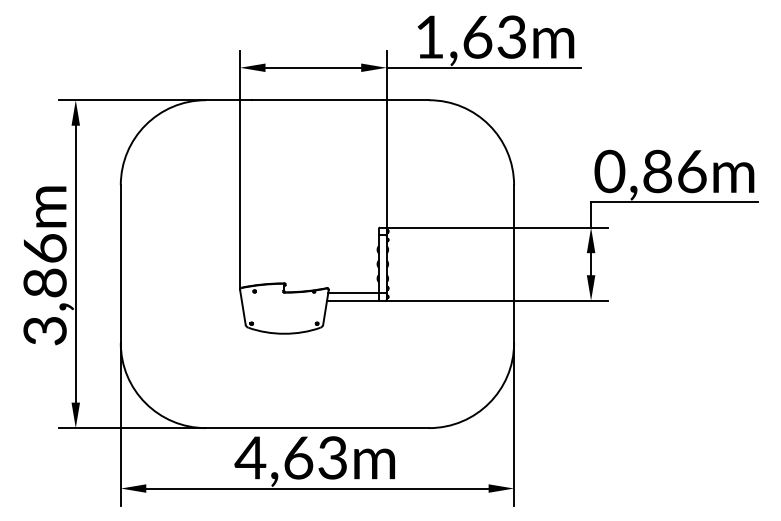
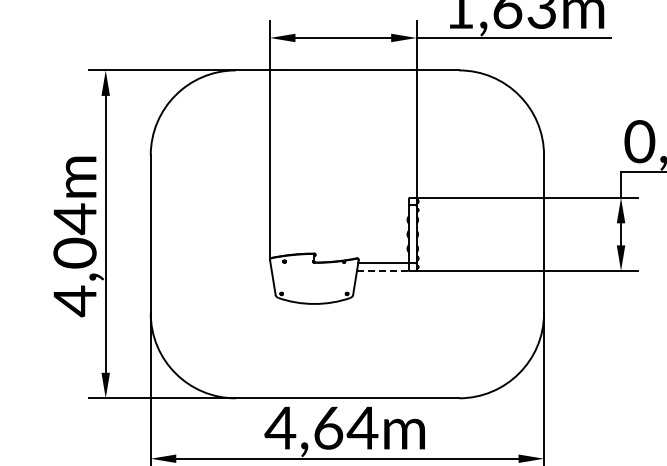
text: (44, 290) -> (74, 260), 3,86m -> 4,04m
line: (352, 300) -> (382, 270), solid -> dashed
text: (332, 457) -> (362, 427), 4,63m -> 4,64m

